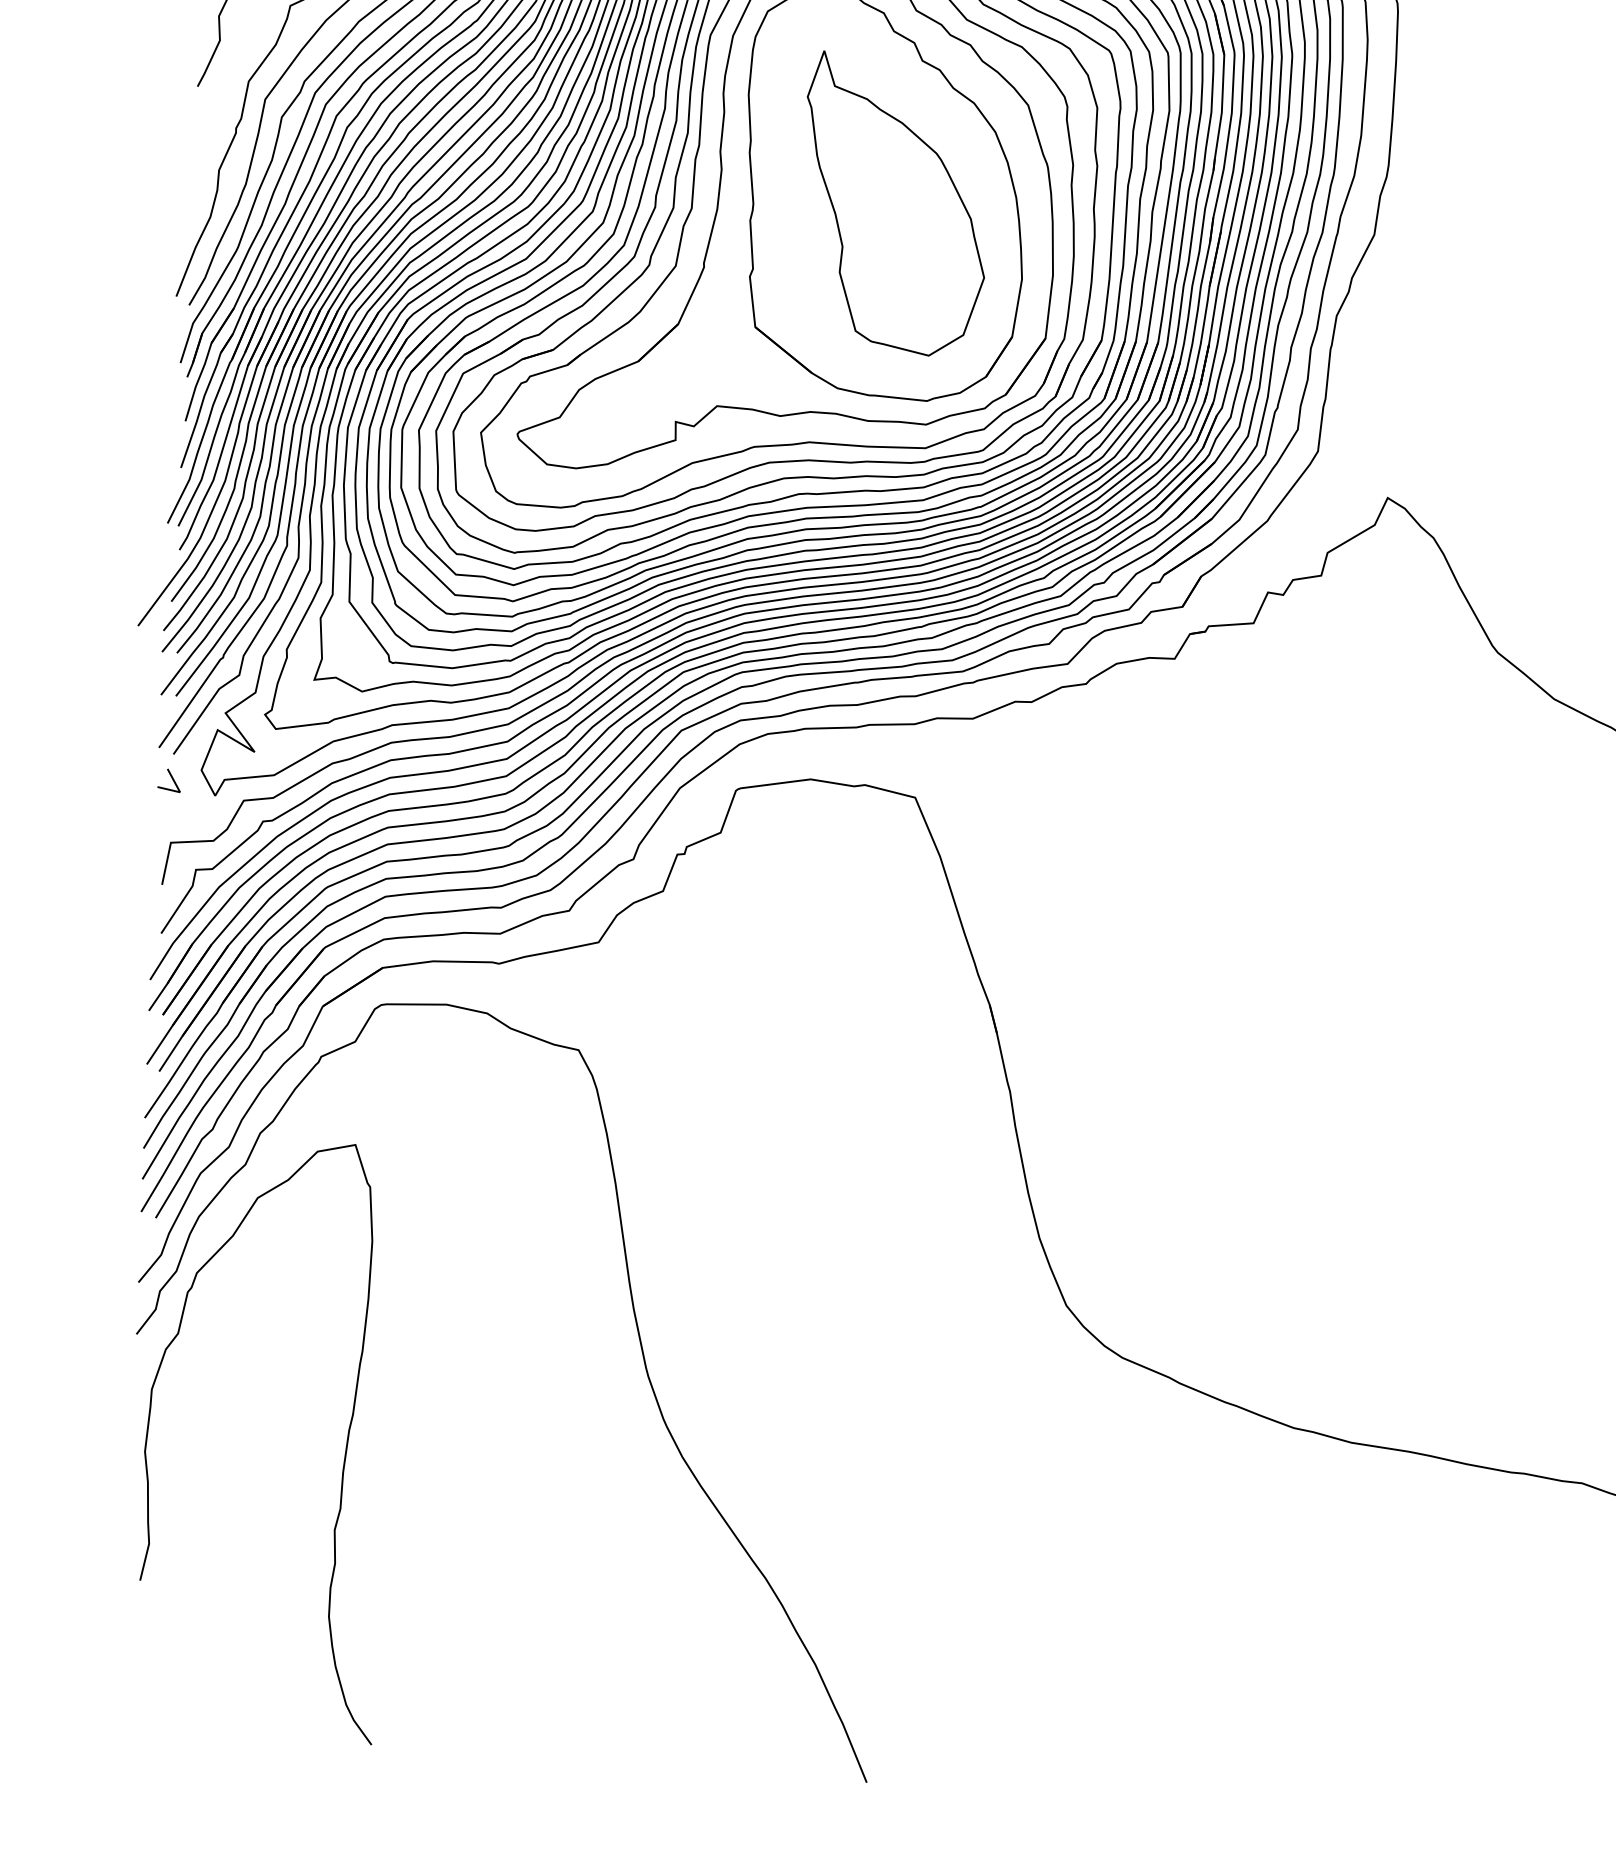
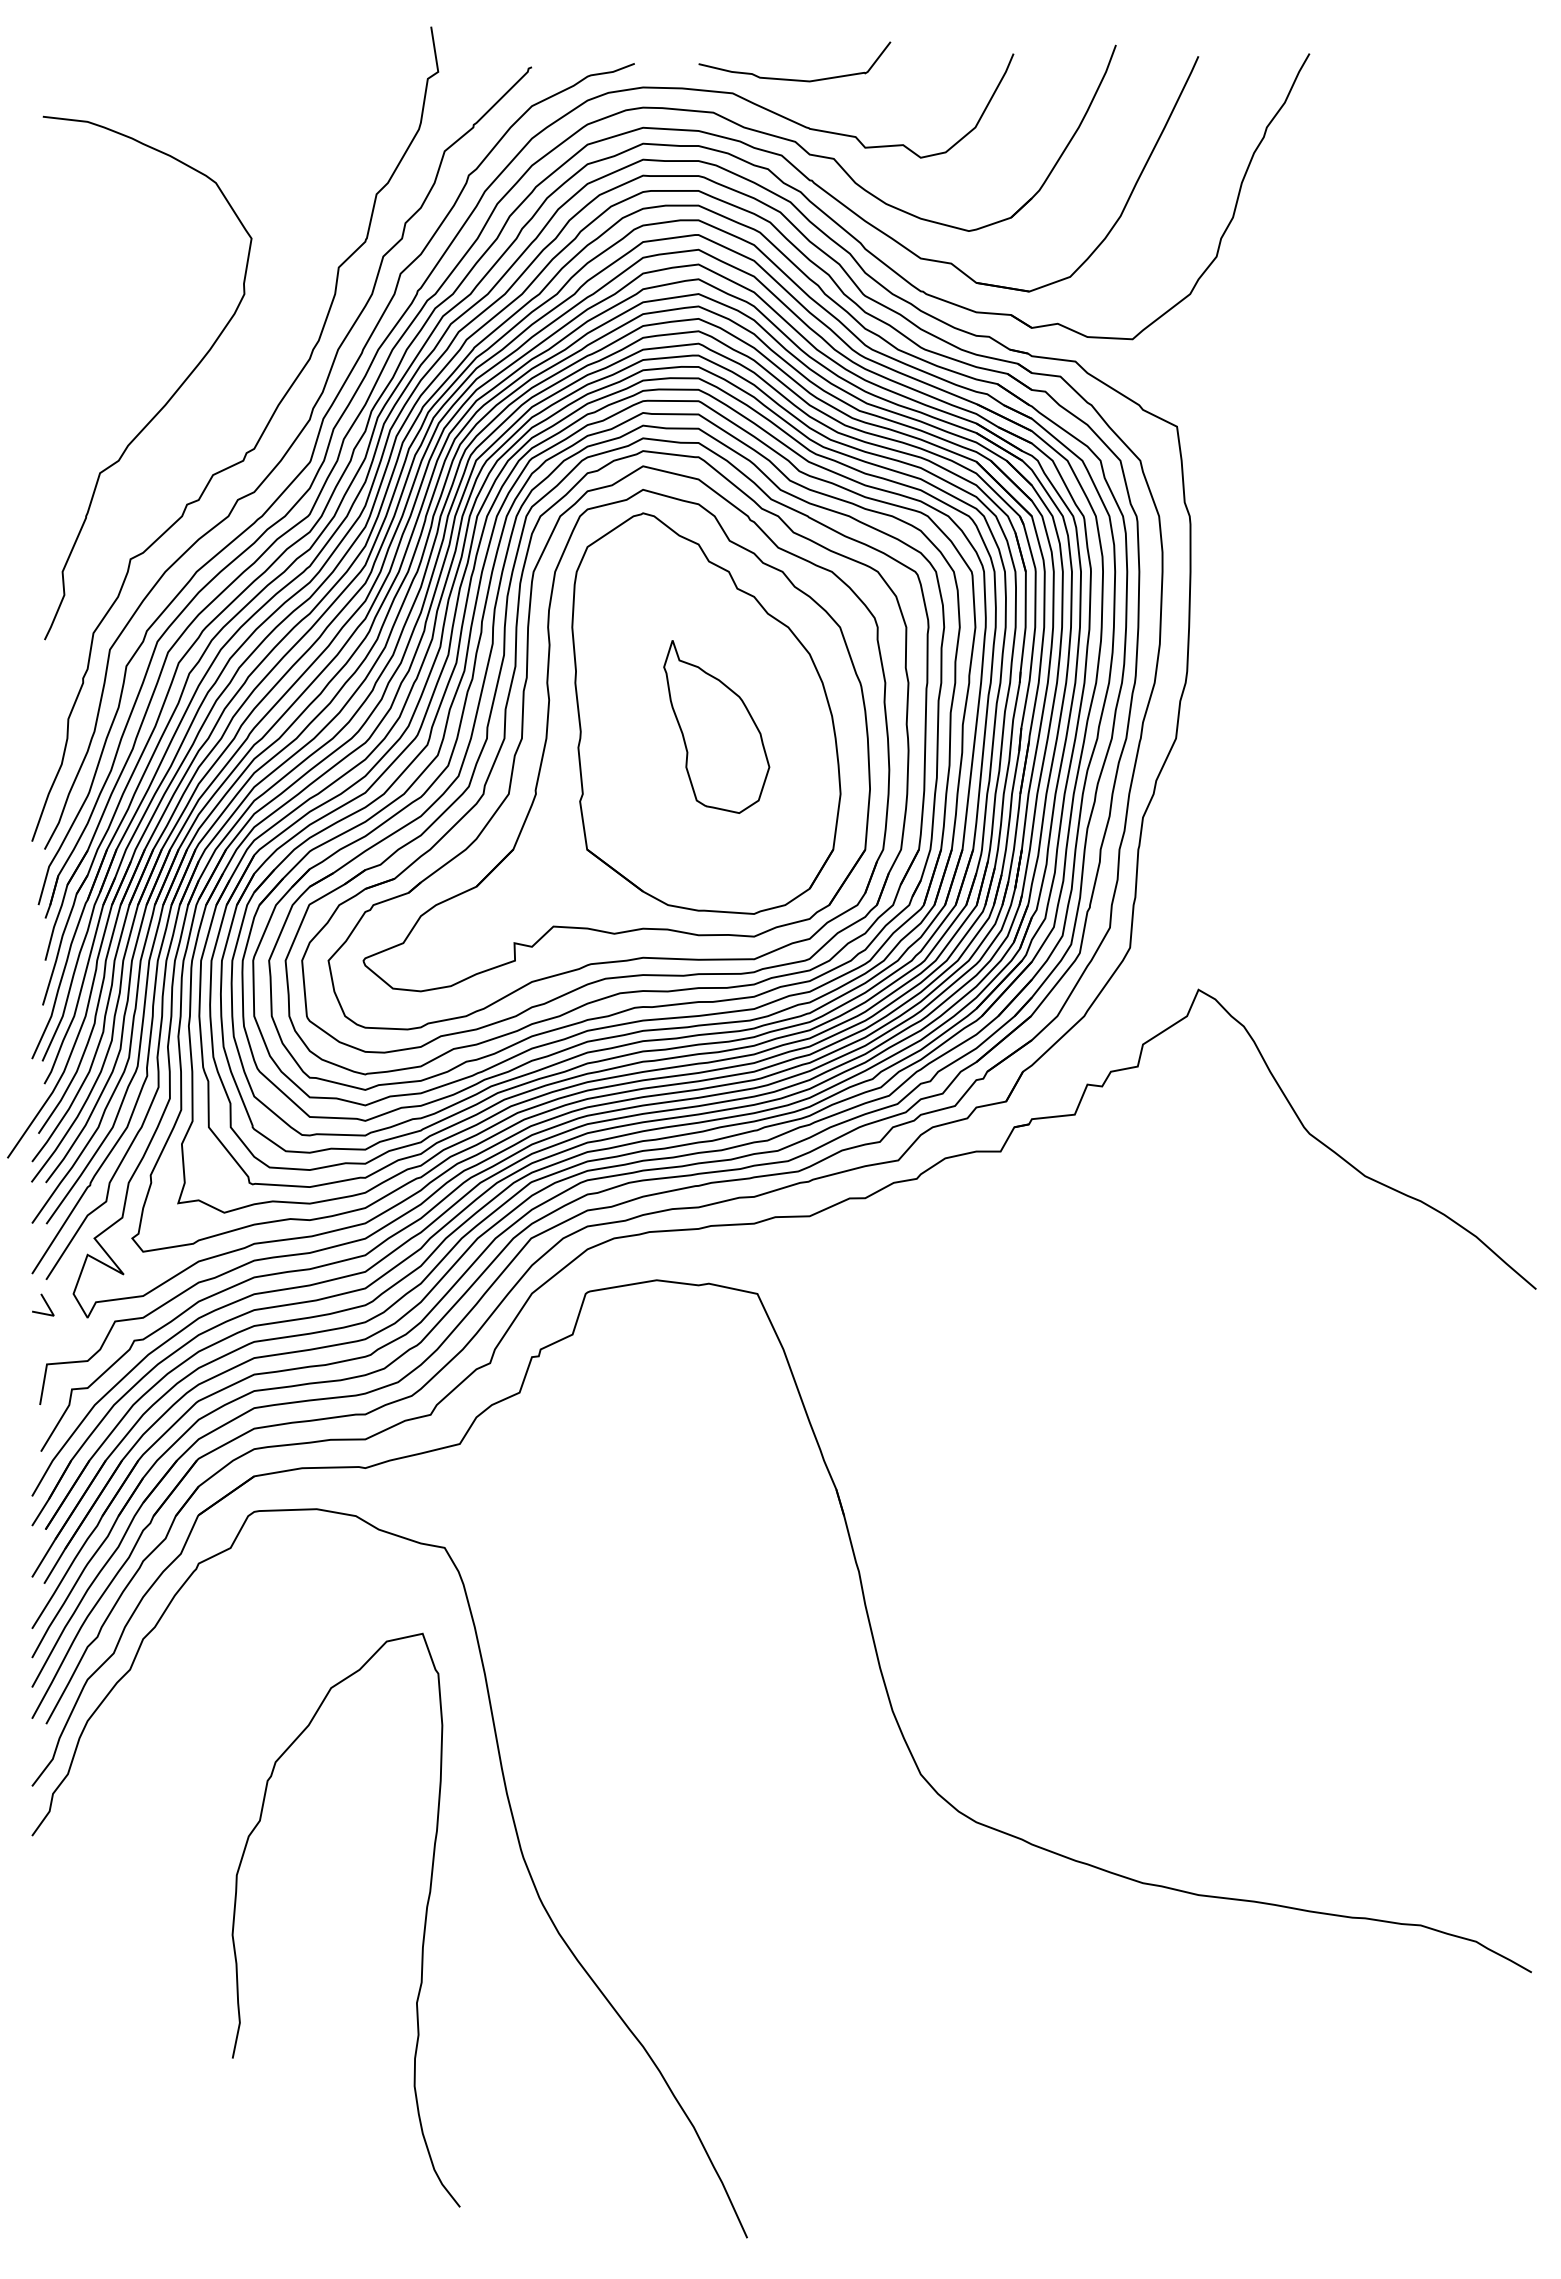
part: (895, 203) -> (716, 726), size x0.6
curve: (344, 1453) -> (423, 1929), moved

